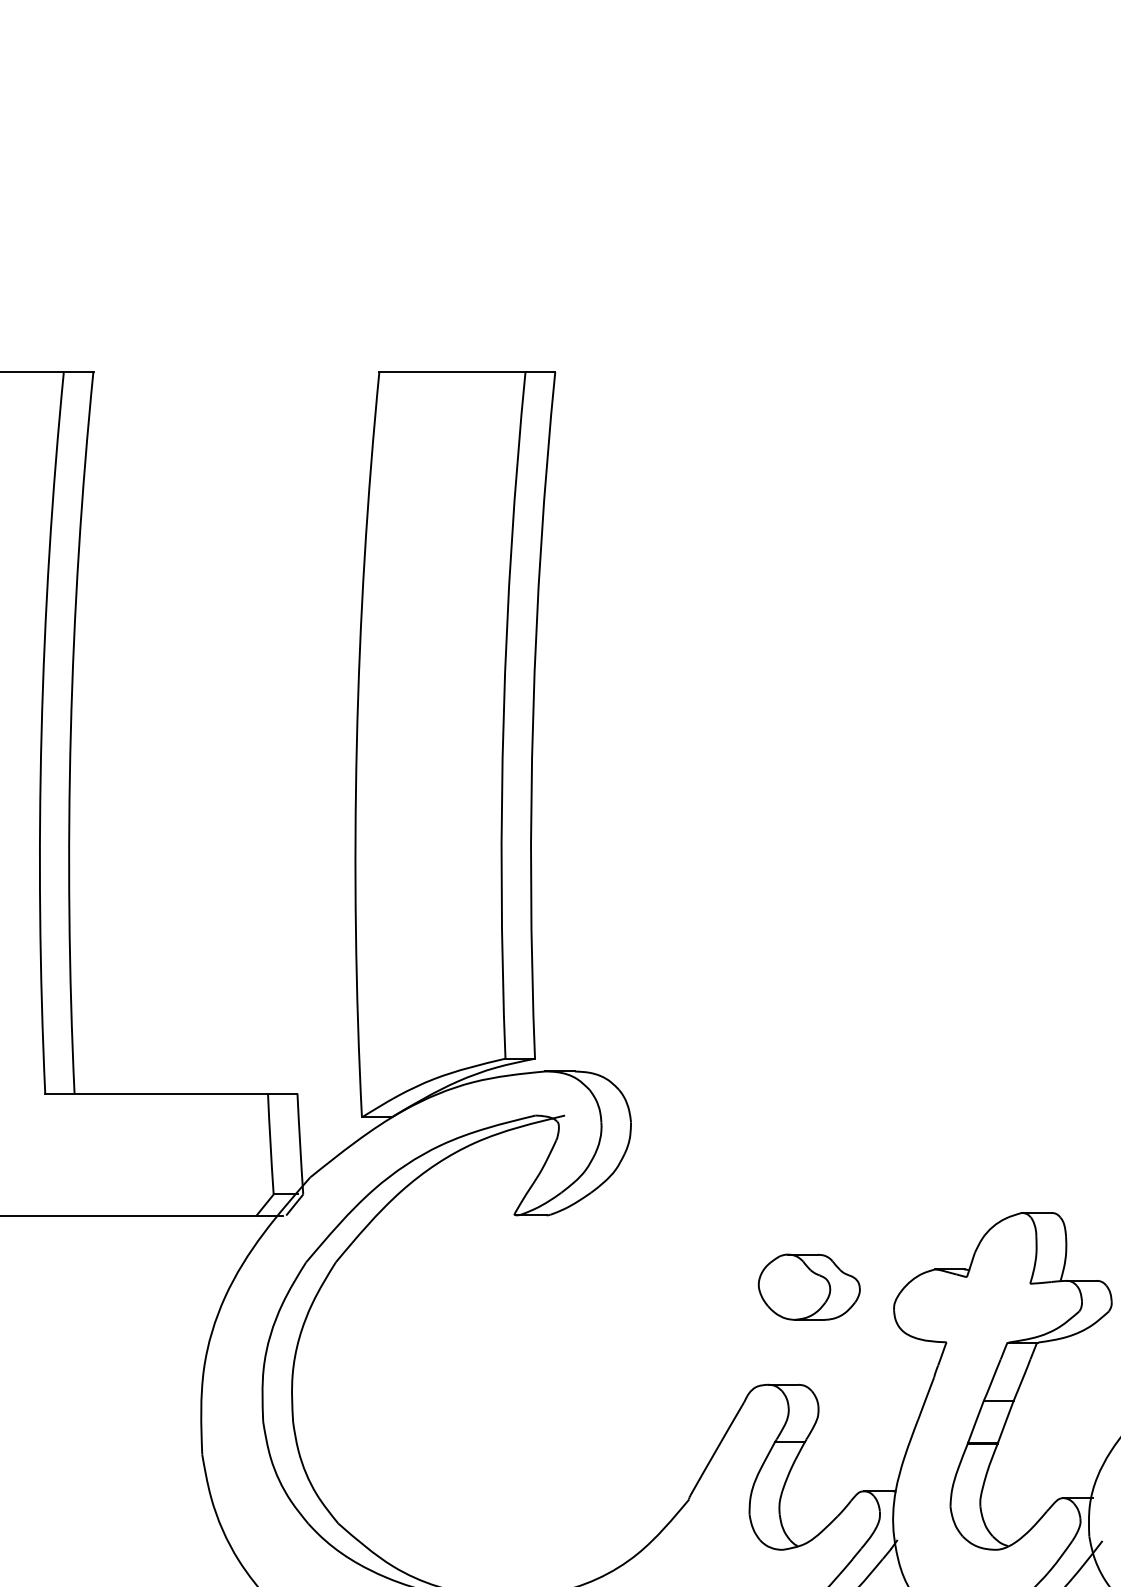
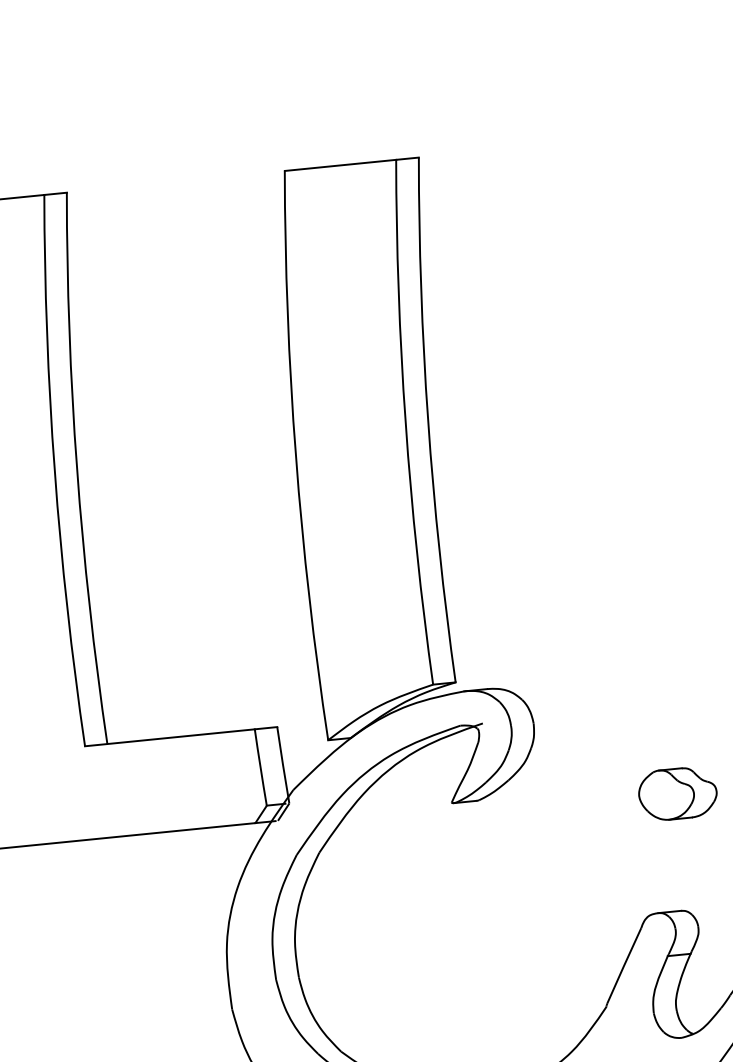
part: (808, 1286) -> (677, 793), moved

